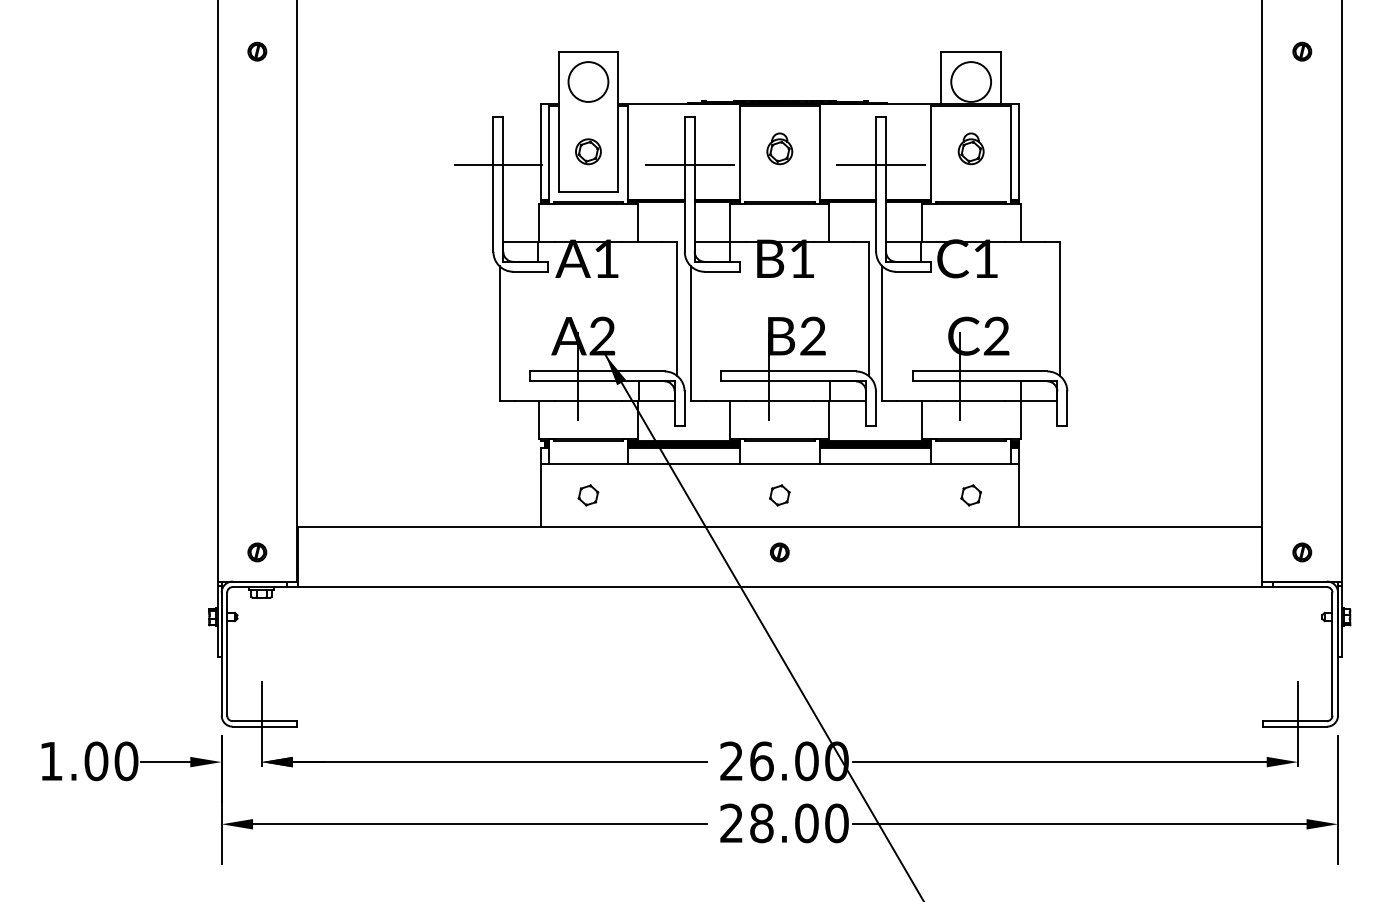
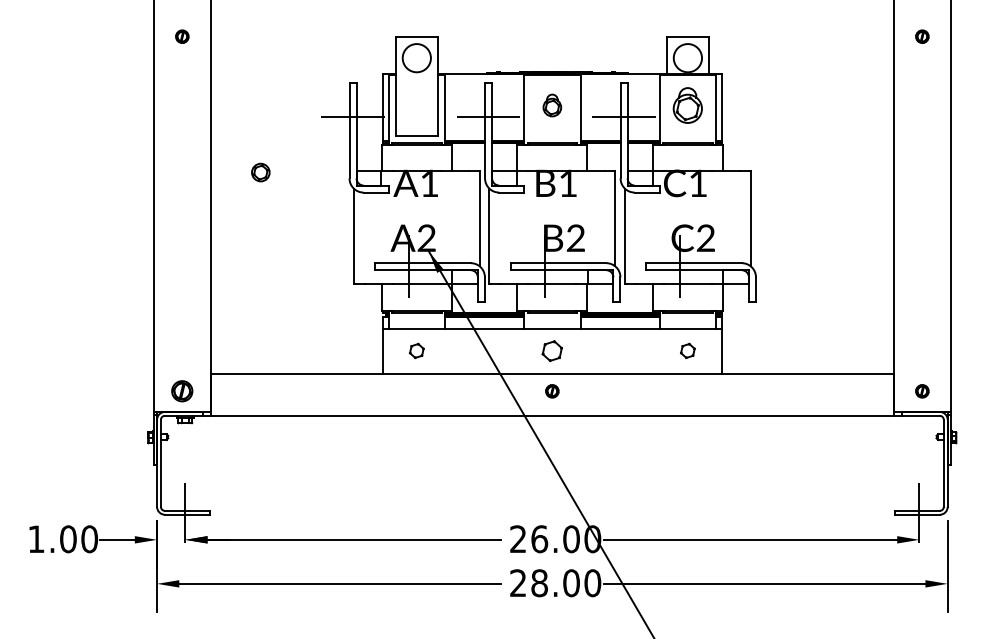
part: (970, 148) -> (687, 105), size x1.6
part: (587, 151) -> (260, 172), moved
part: (780, 494) -> (552, 350), size x1.4
part: (257, 552) -> (182, 391), size x1.6

